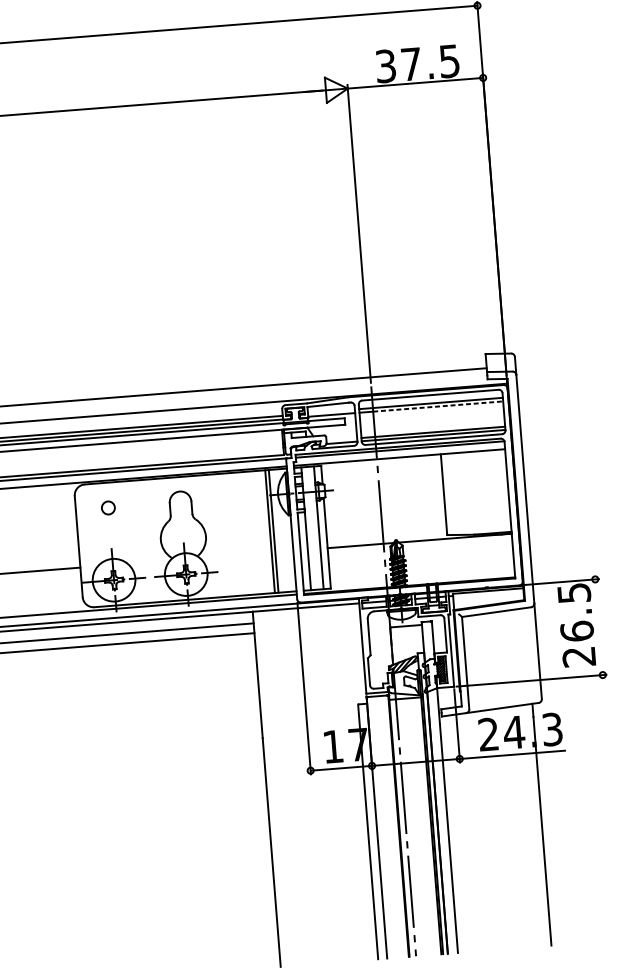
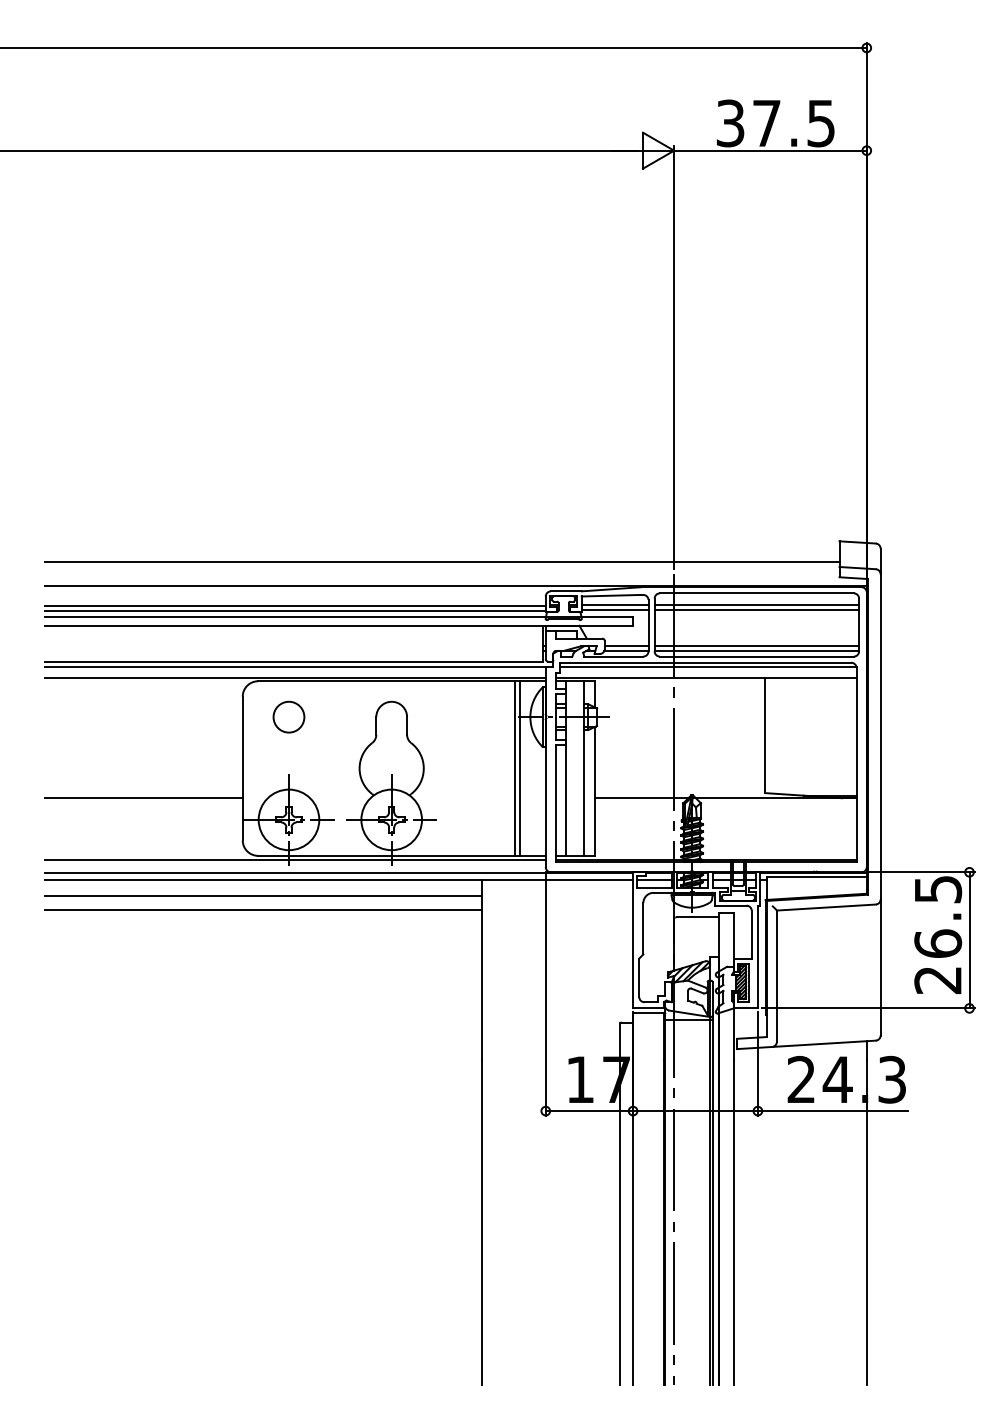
line: (438, 406) -> (767, 610), dashed -> solid
line: (331, 411) -> (614, 605), added
line: (341, 439) -> (626, 646), added
circle: (108, 507) -> (288, 716), size x1.67
line: (599, 627) -> (969, 940), added

